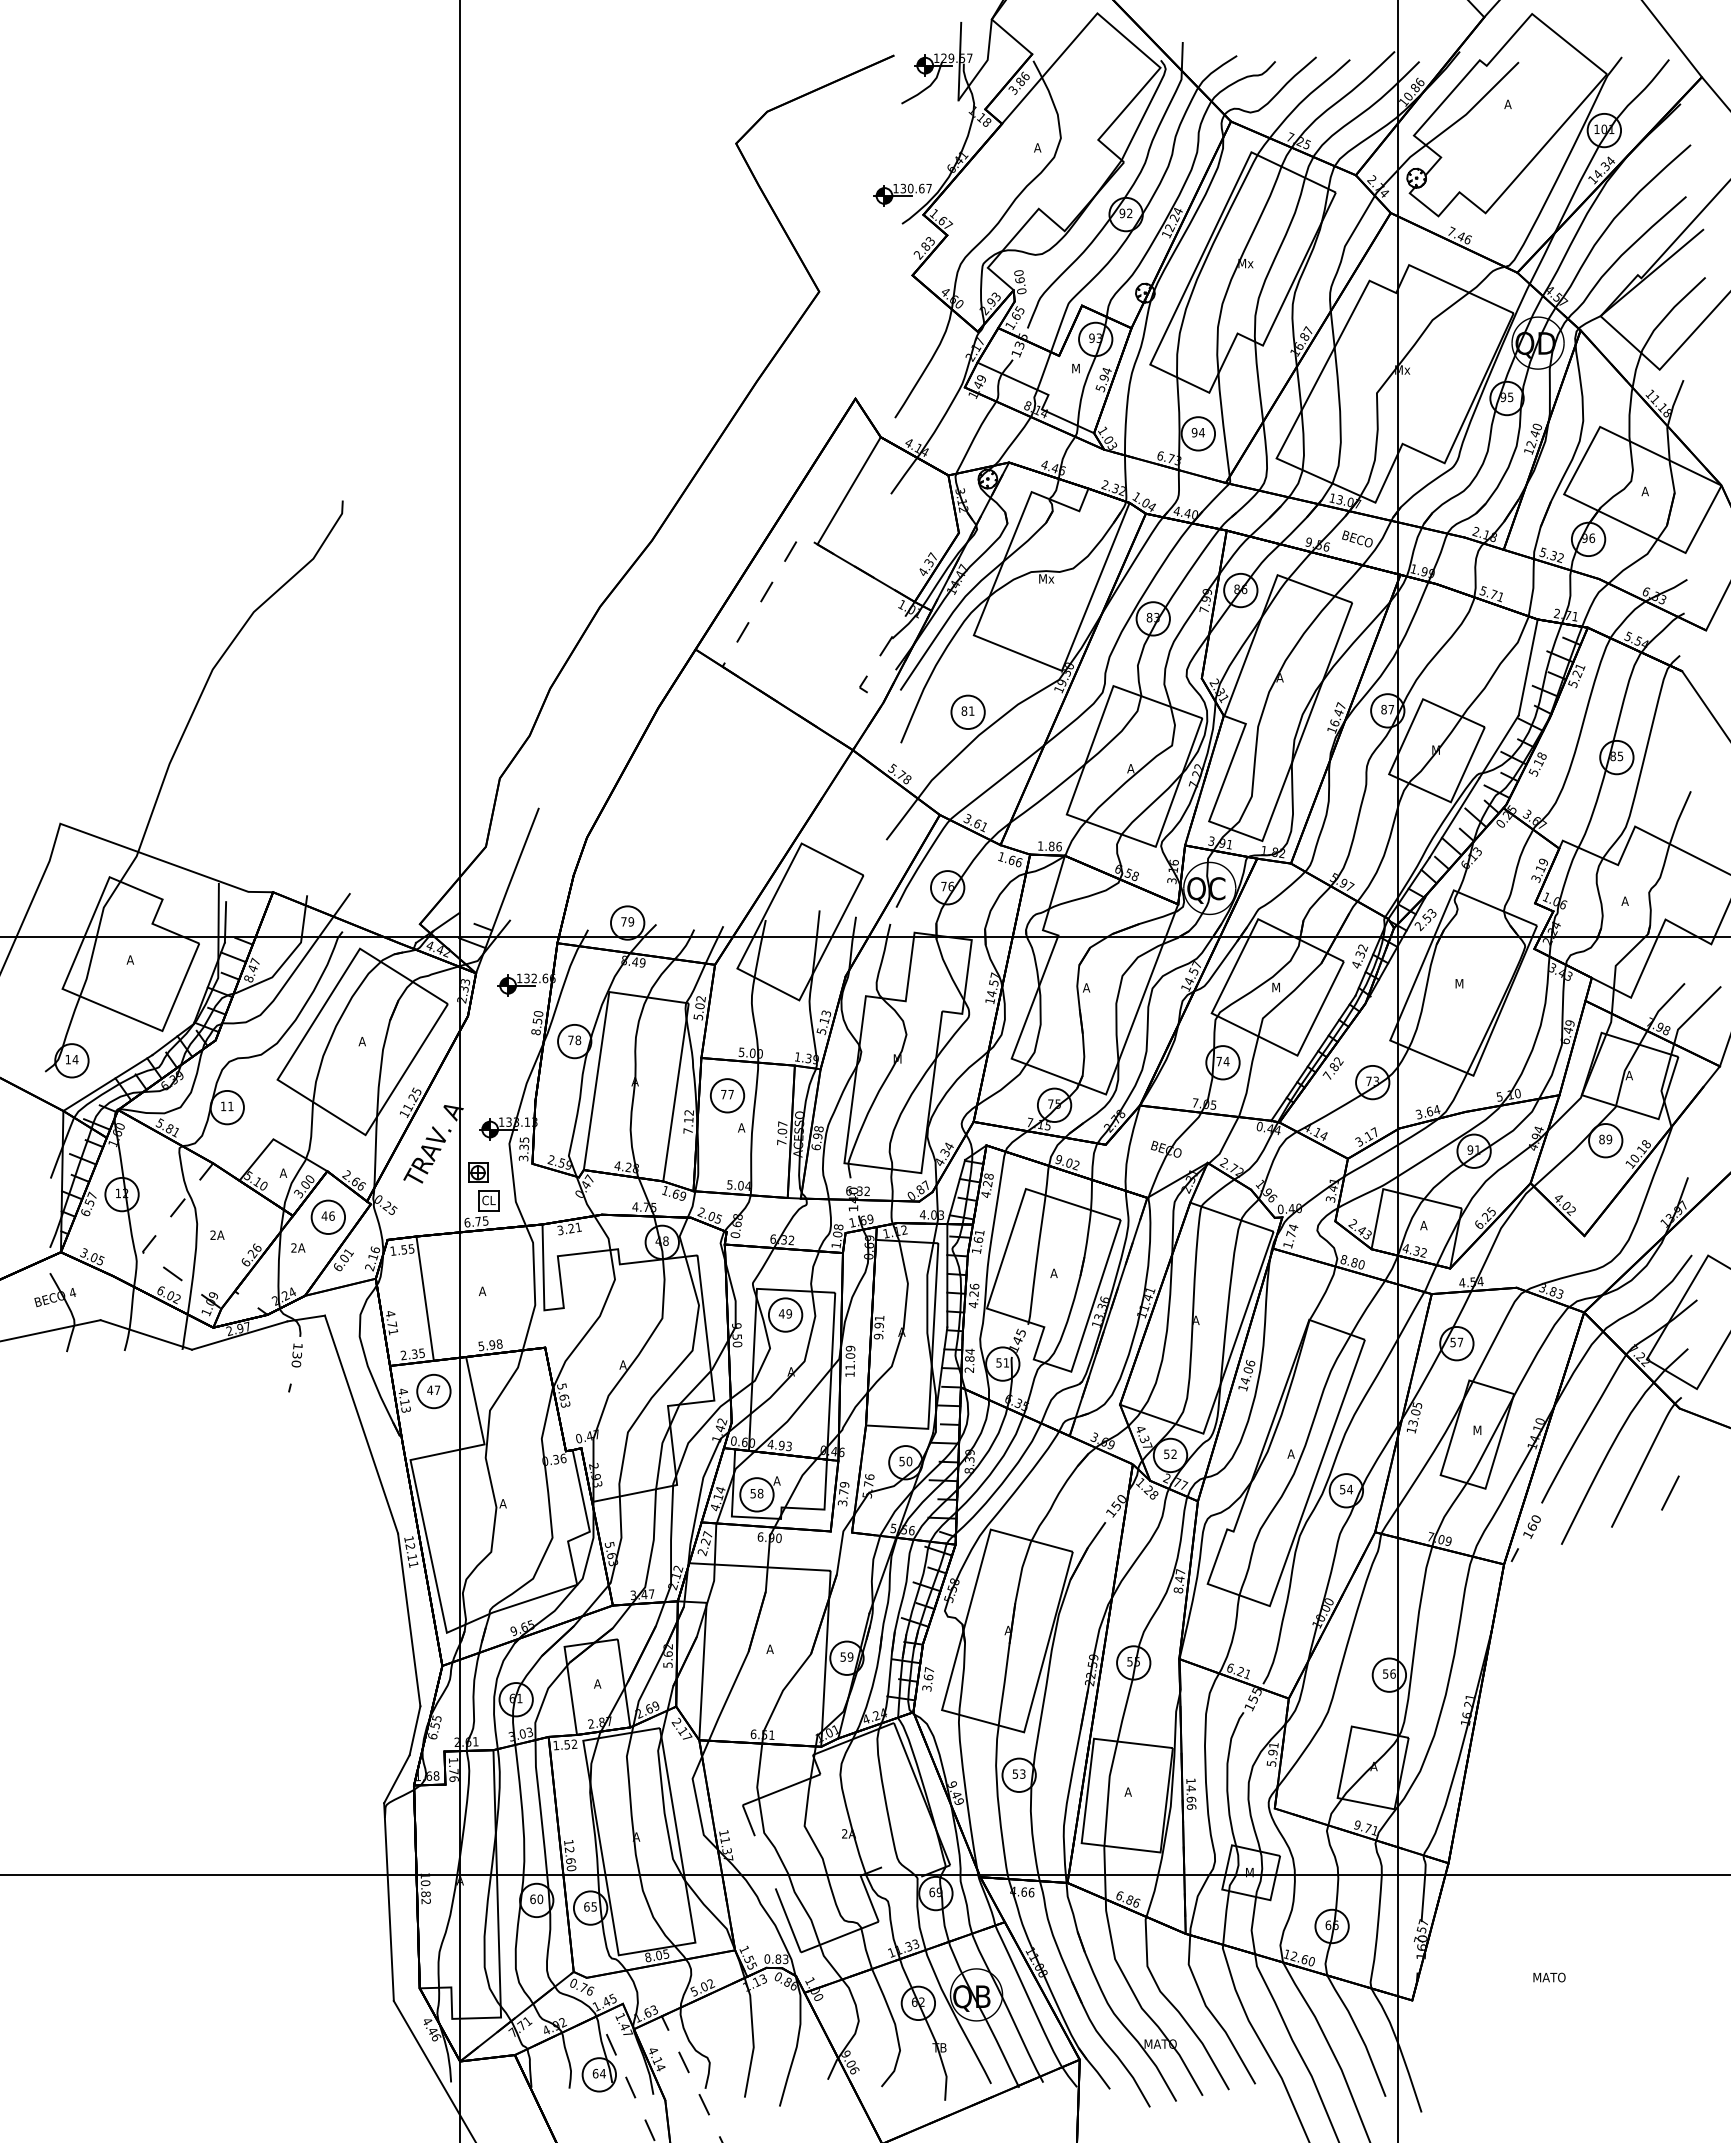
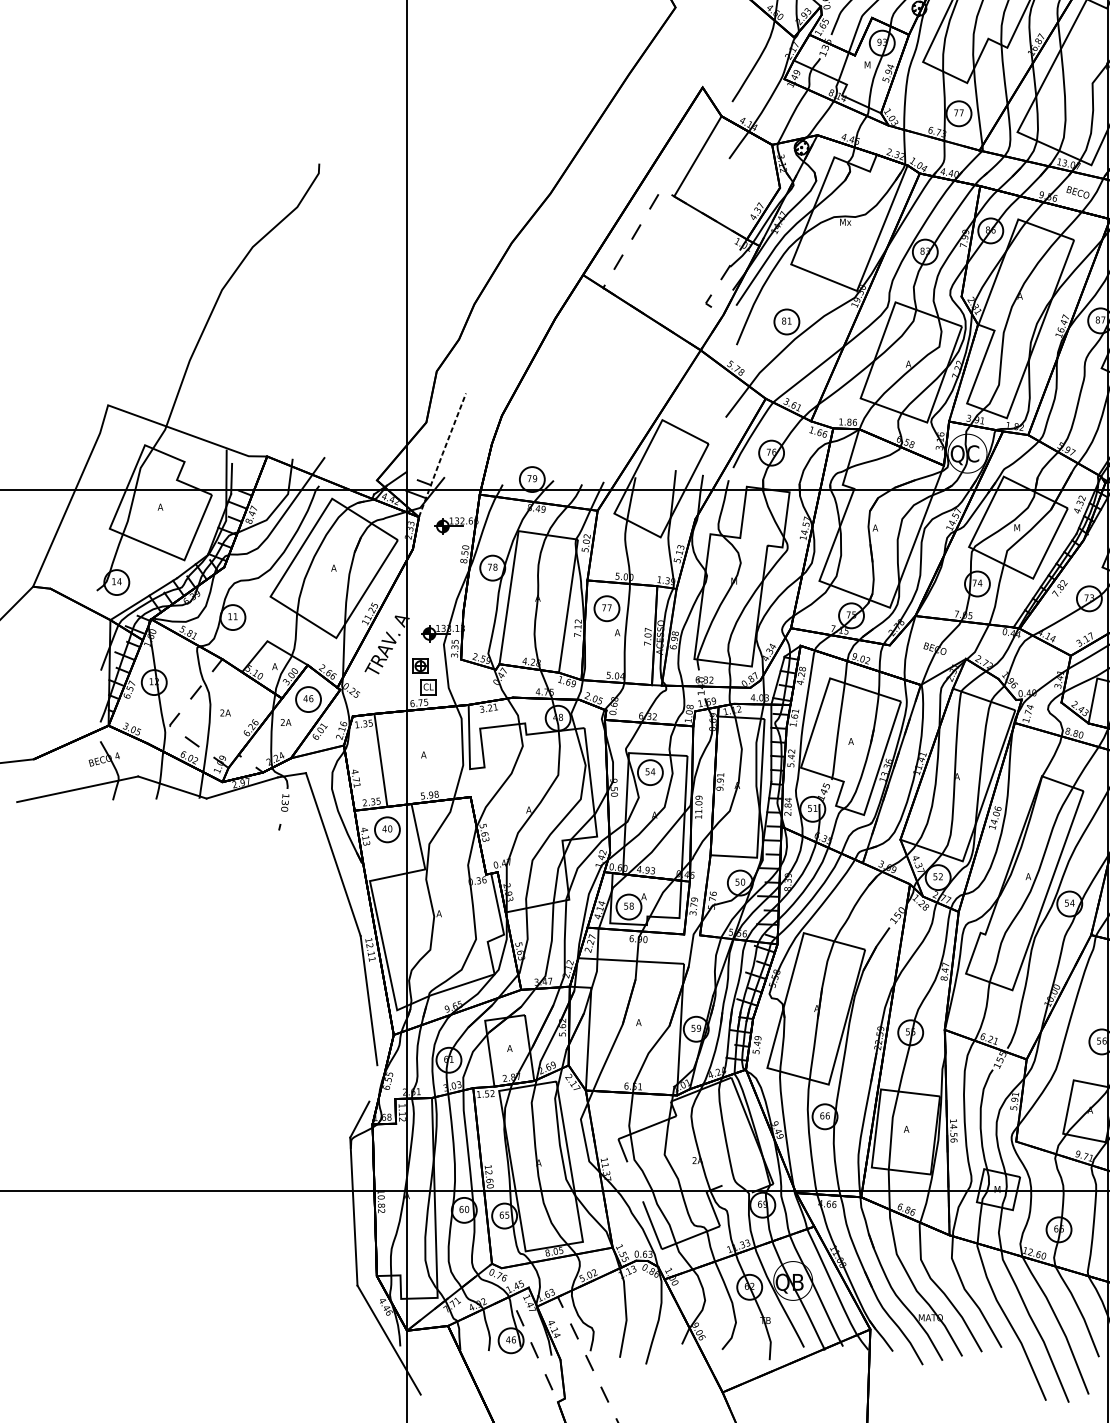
text: (1197, 432) -> (958, 112), 94 -> 77
line: (507, 889) -> (442, 454), solid -> dashed
text: (404, 1249) -> (365, 723), 1.55 -> 1.35
text: (973, 1295) -> (790, 758), 4.26 -> 5.42
text: (785, 1313) -> (650, 771), 49 -> 54
text: (437, 1390) -> (390, 829), 47 -> 40
text: (928, 1678) -> (757, 1044), 3.67 -> 5.49
line: (414, 1730) -> (372, 1083), removed
text: (1018, 1773) -> (824, 1115), 53 -> 66
text: (453, 1775) -> (402, 1116), 1.76 -> 1.12
text: (1191, 1799) -> (953, 1134), 14.66 -> 14.56
text: (778, 1958) -> (645, 1253), 0.83 -> 0.63
text: (598, 2073) -> (510, 1339), 64 -> 46

